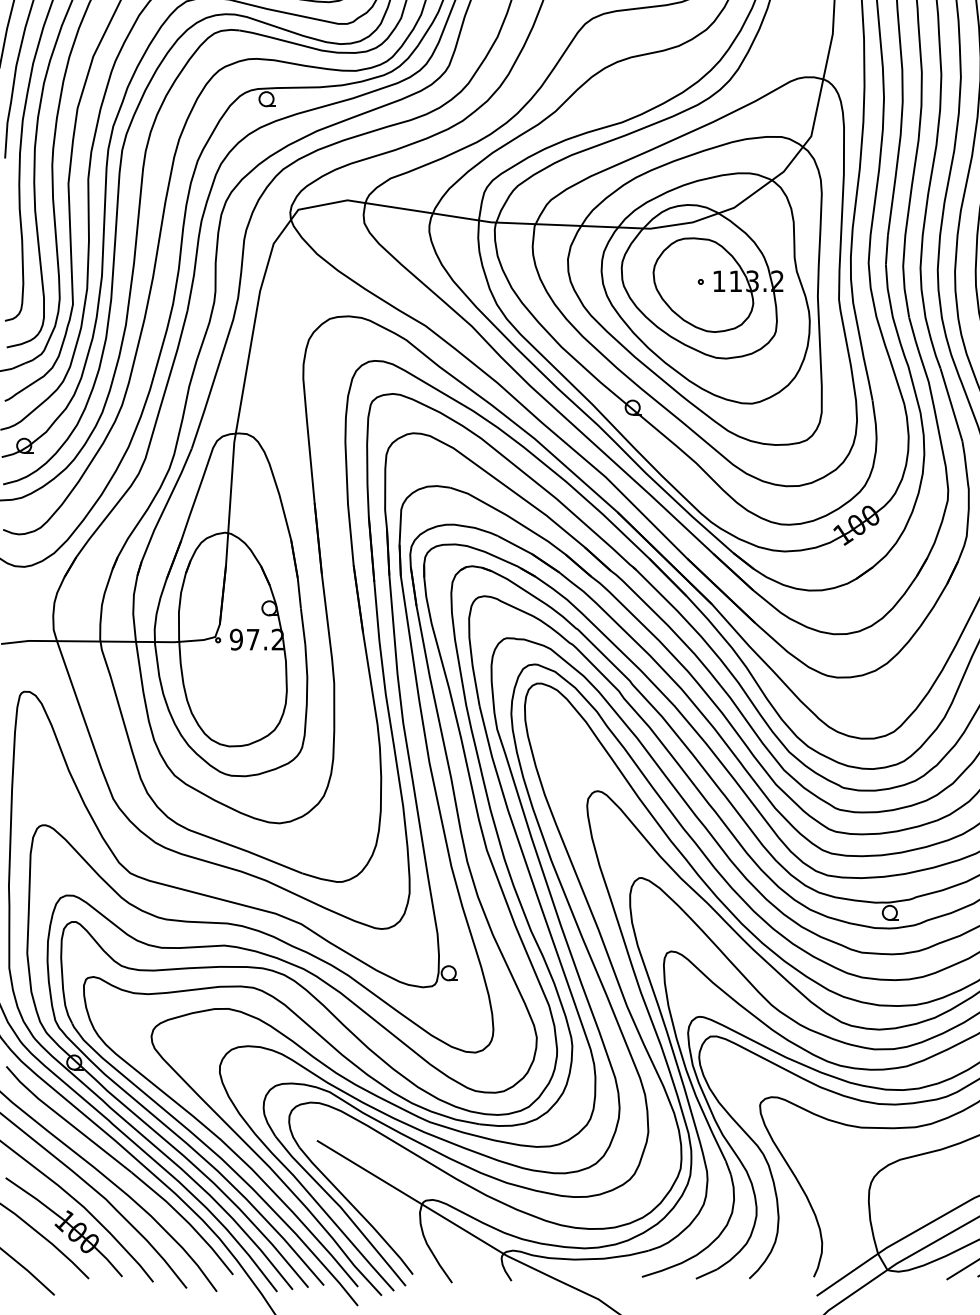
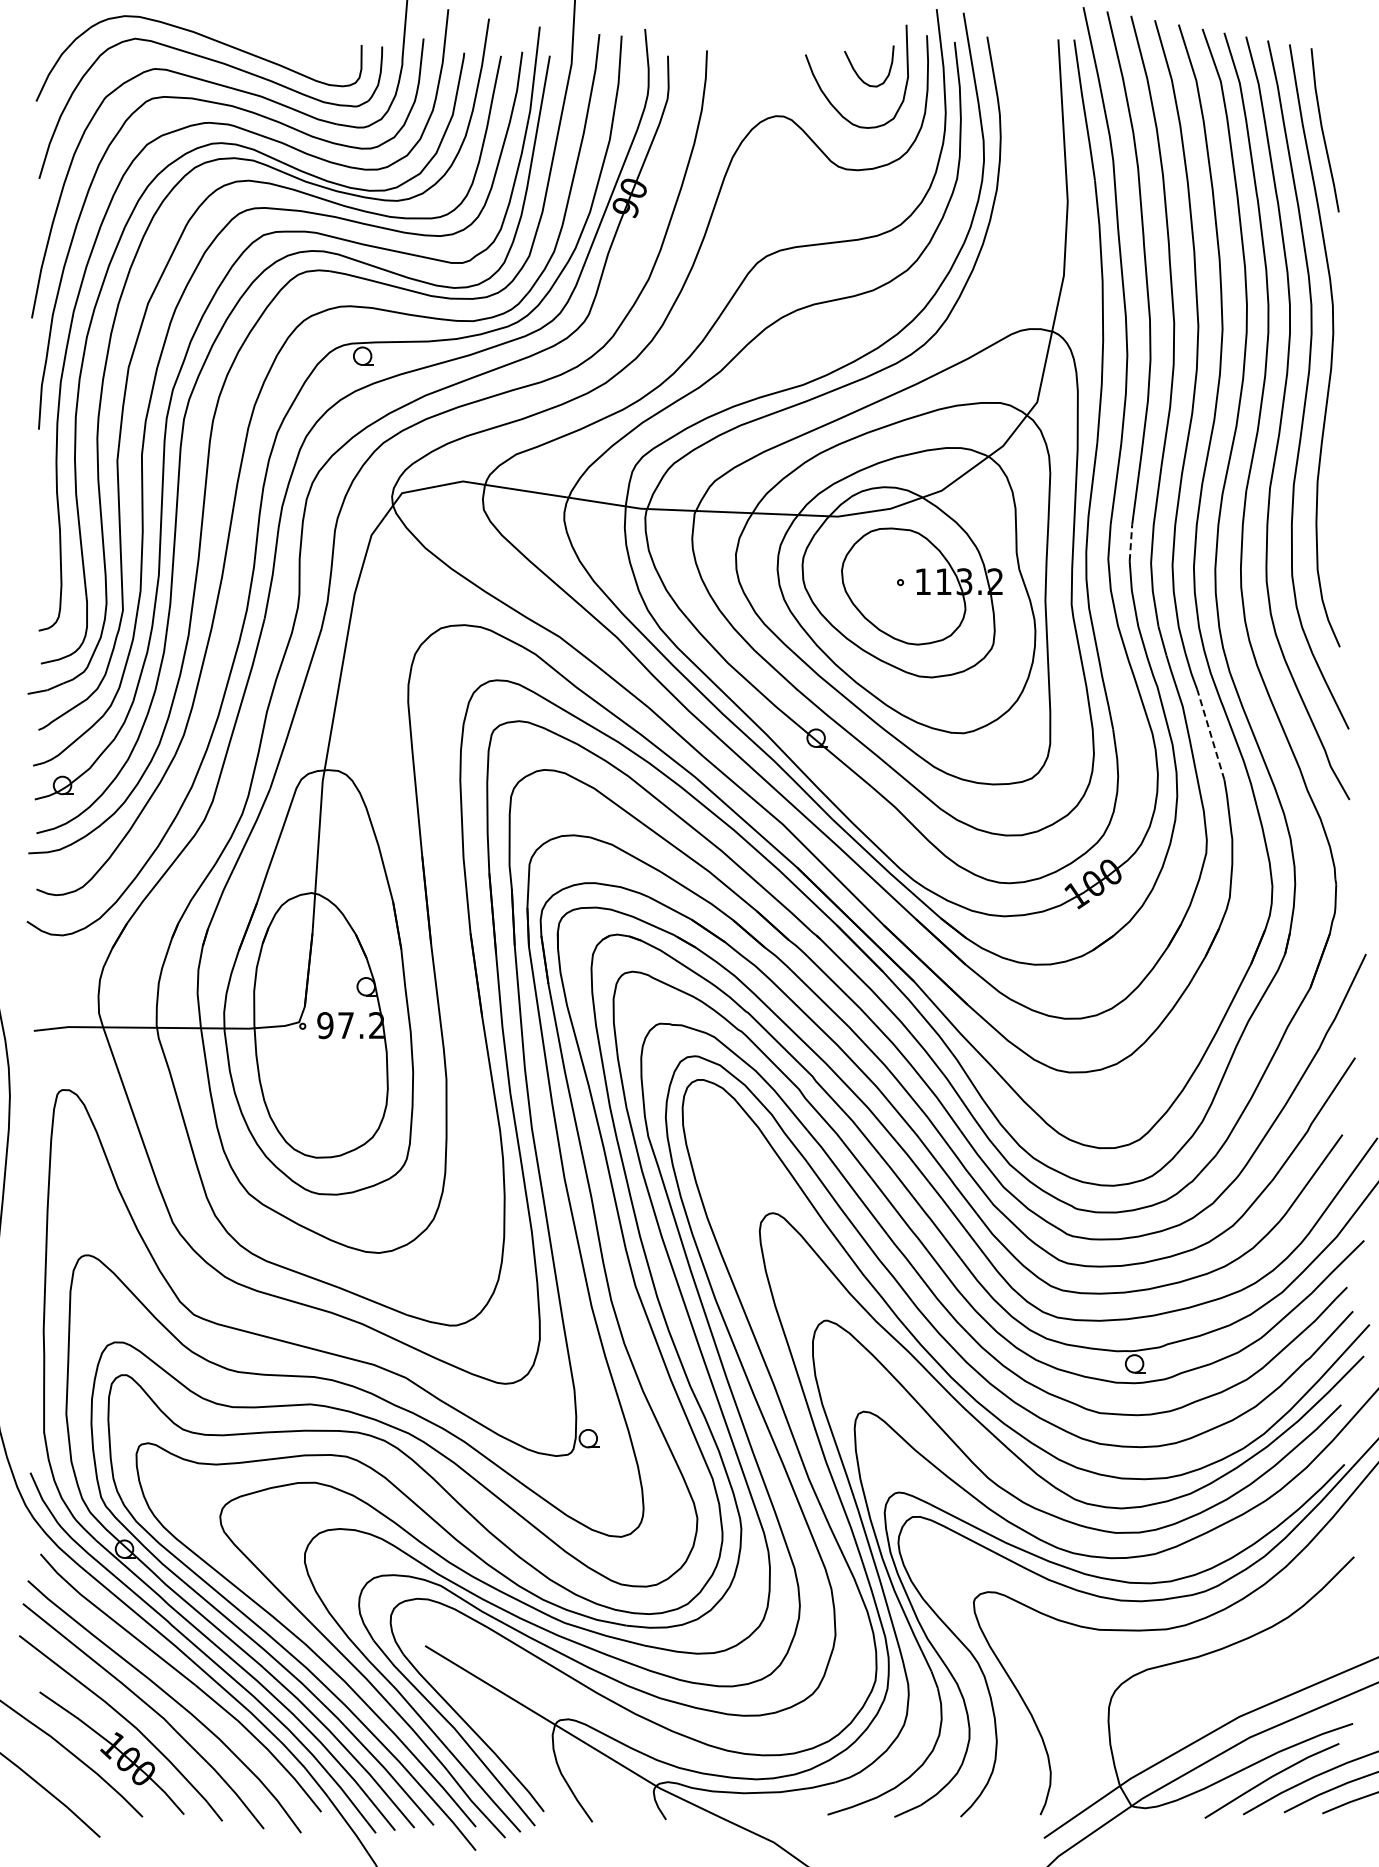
line: (886, 249) -> (1130, 542), solid -> dashed
line: (951, 404) -> (1210, 734), solid -> dashed

